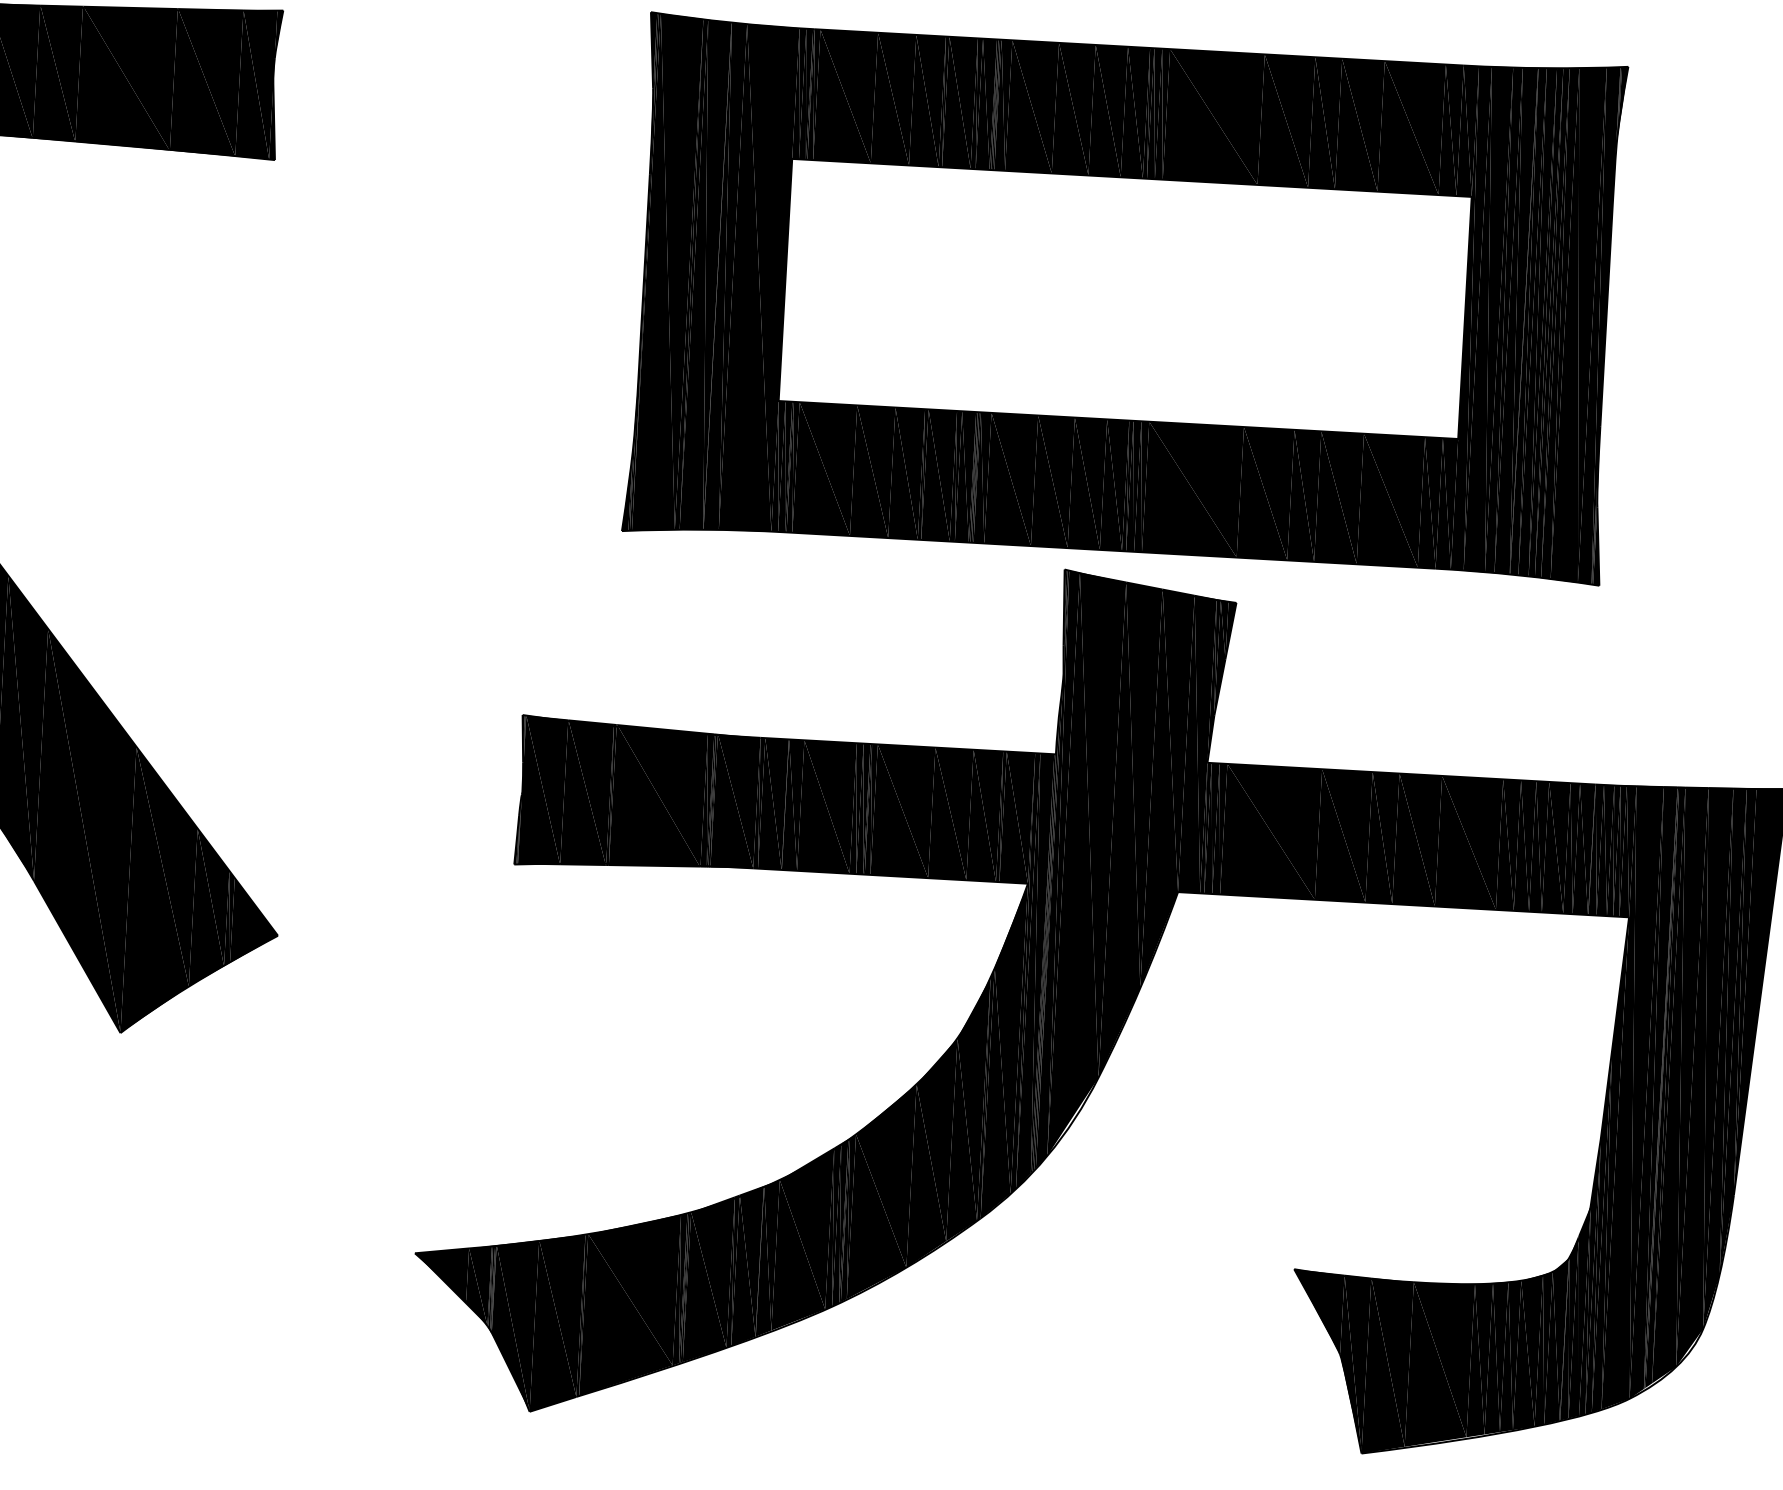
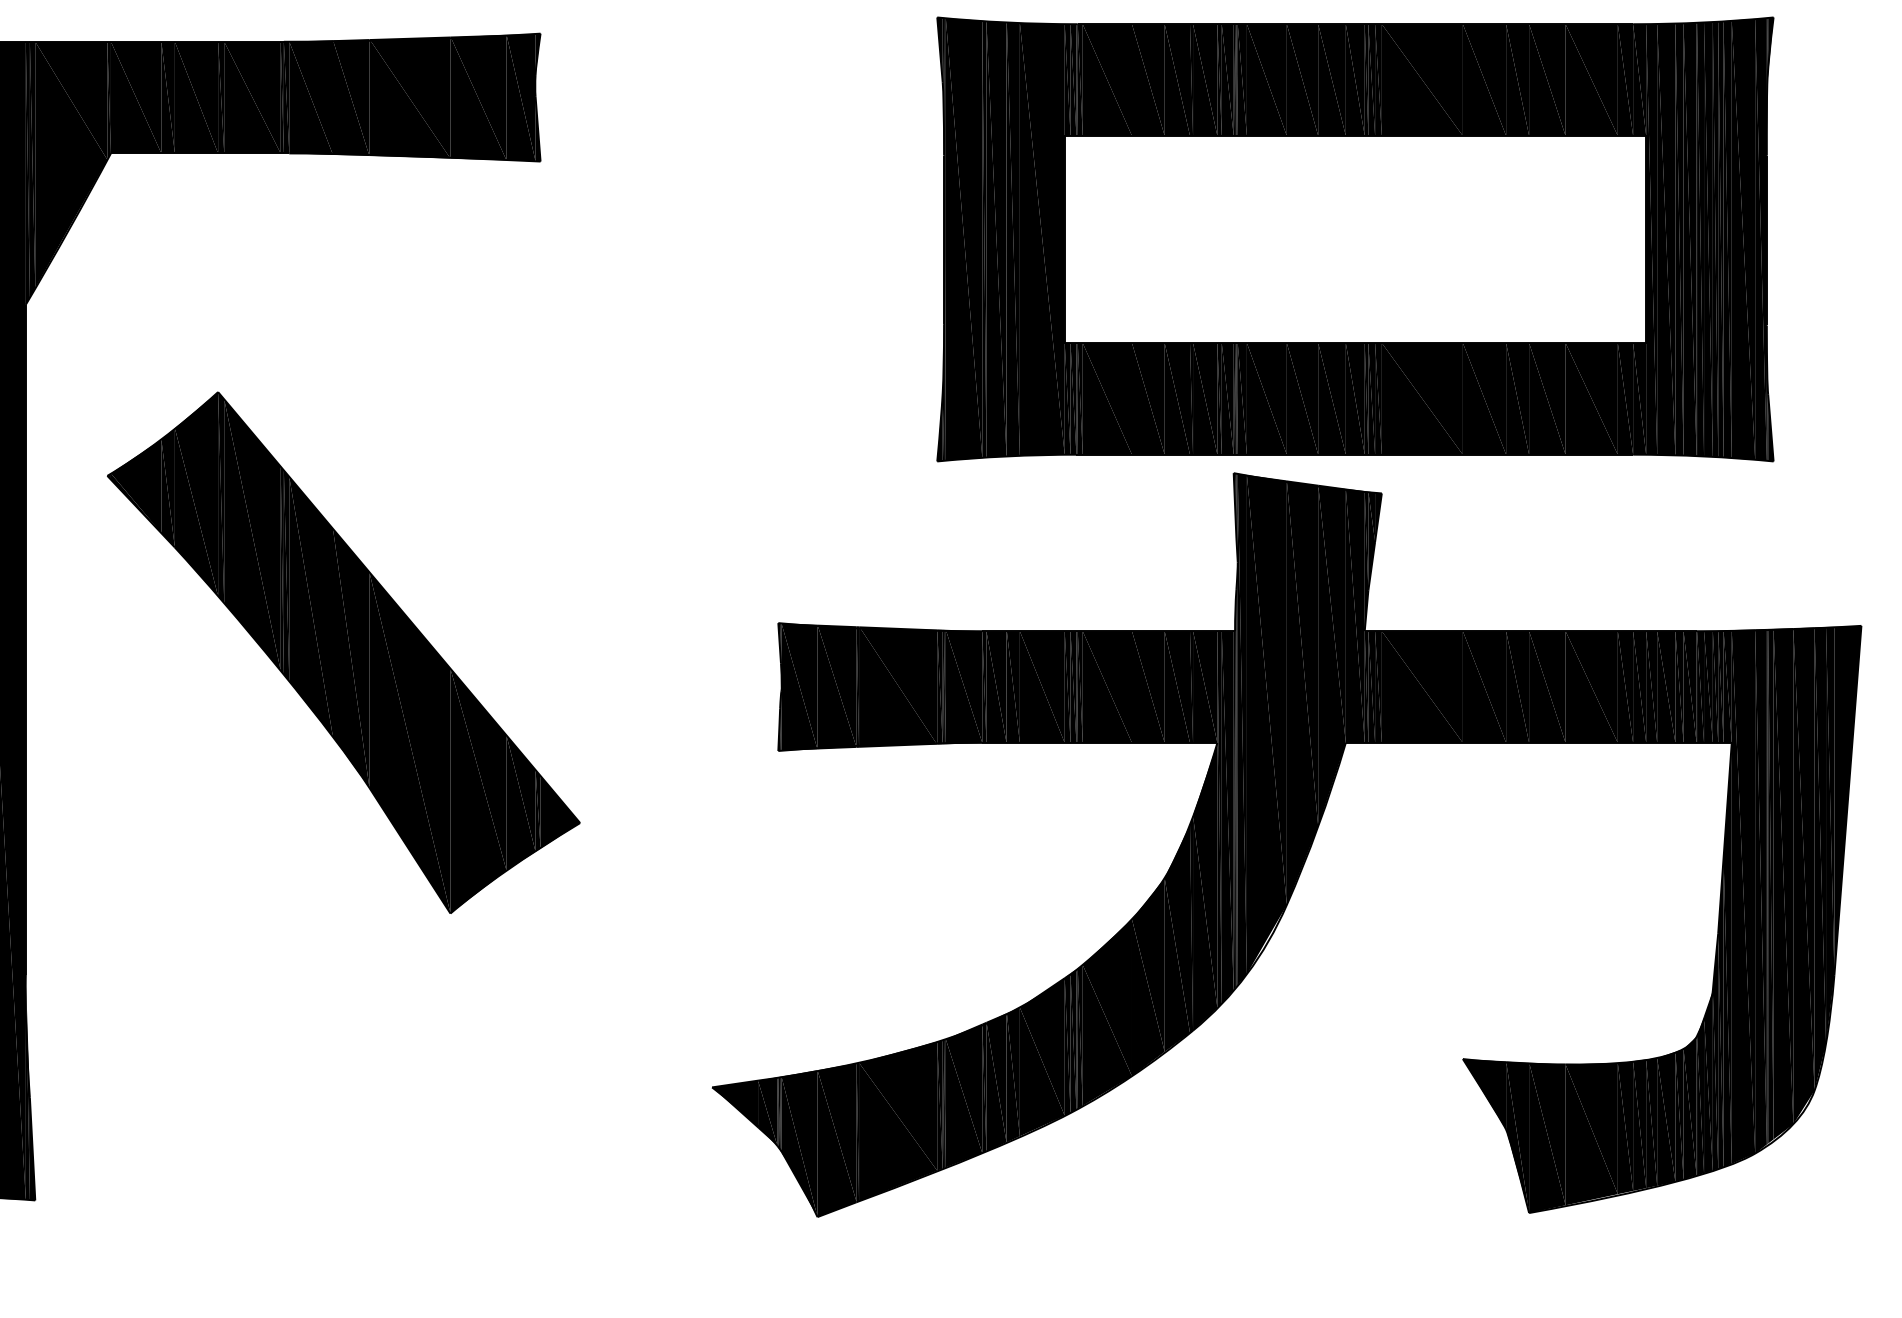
part: (1125, 299) -> (1355, 239), moved

